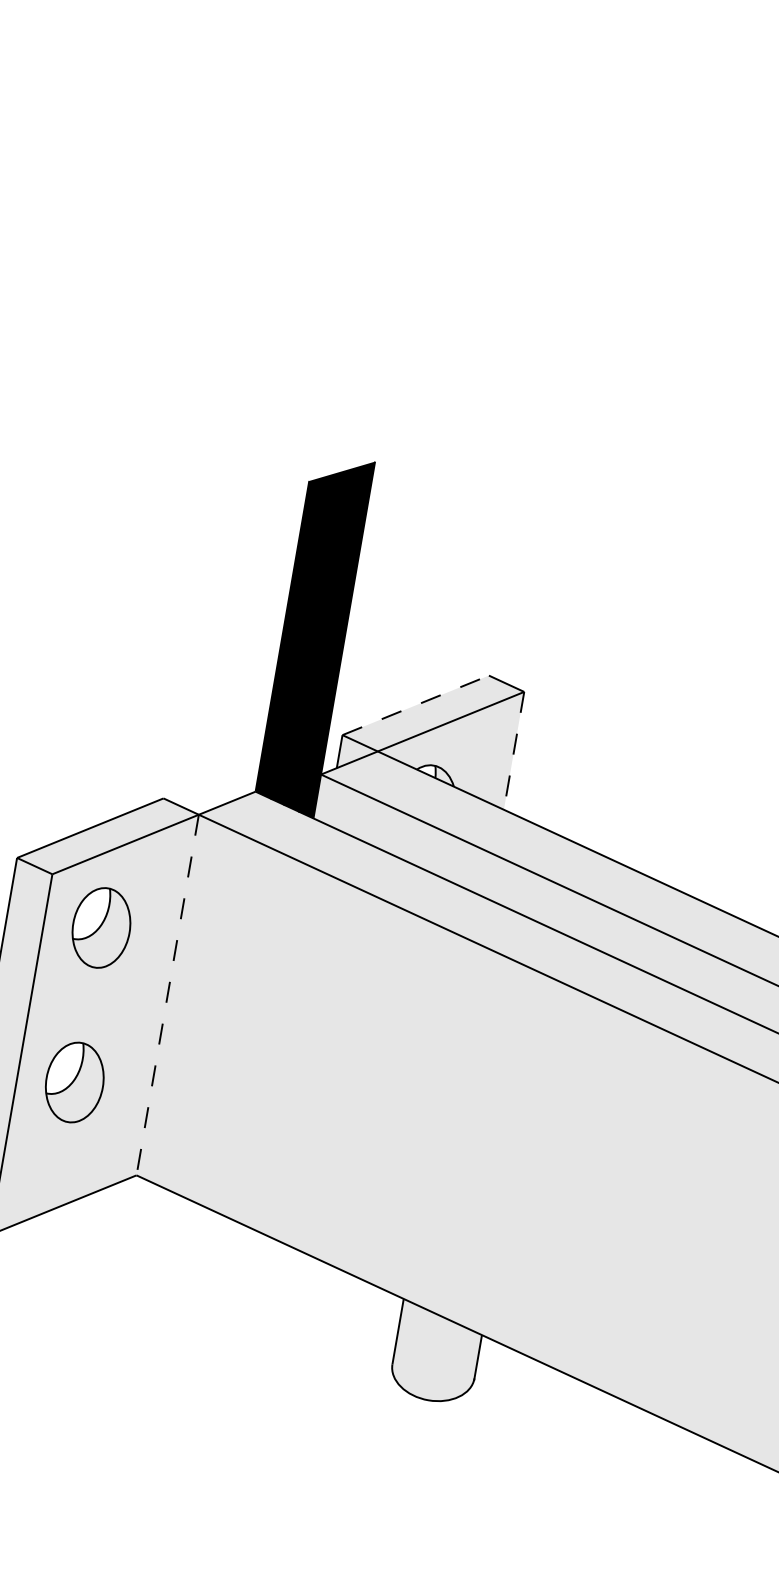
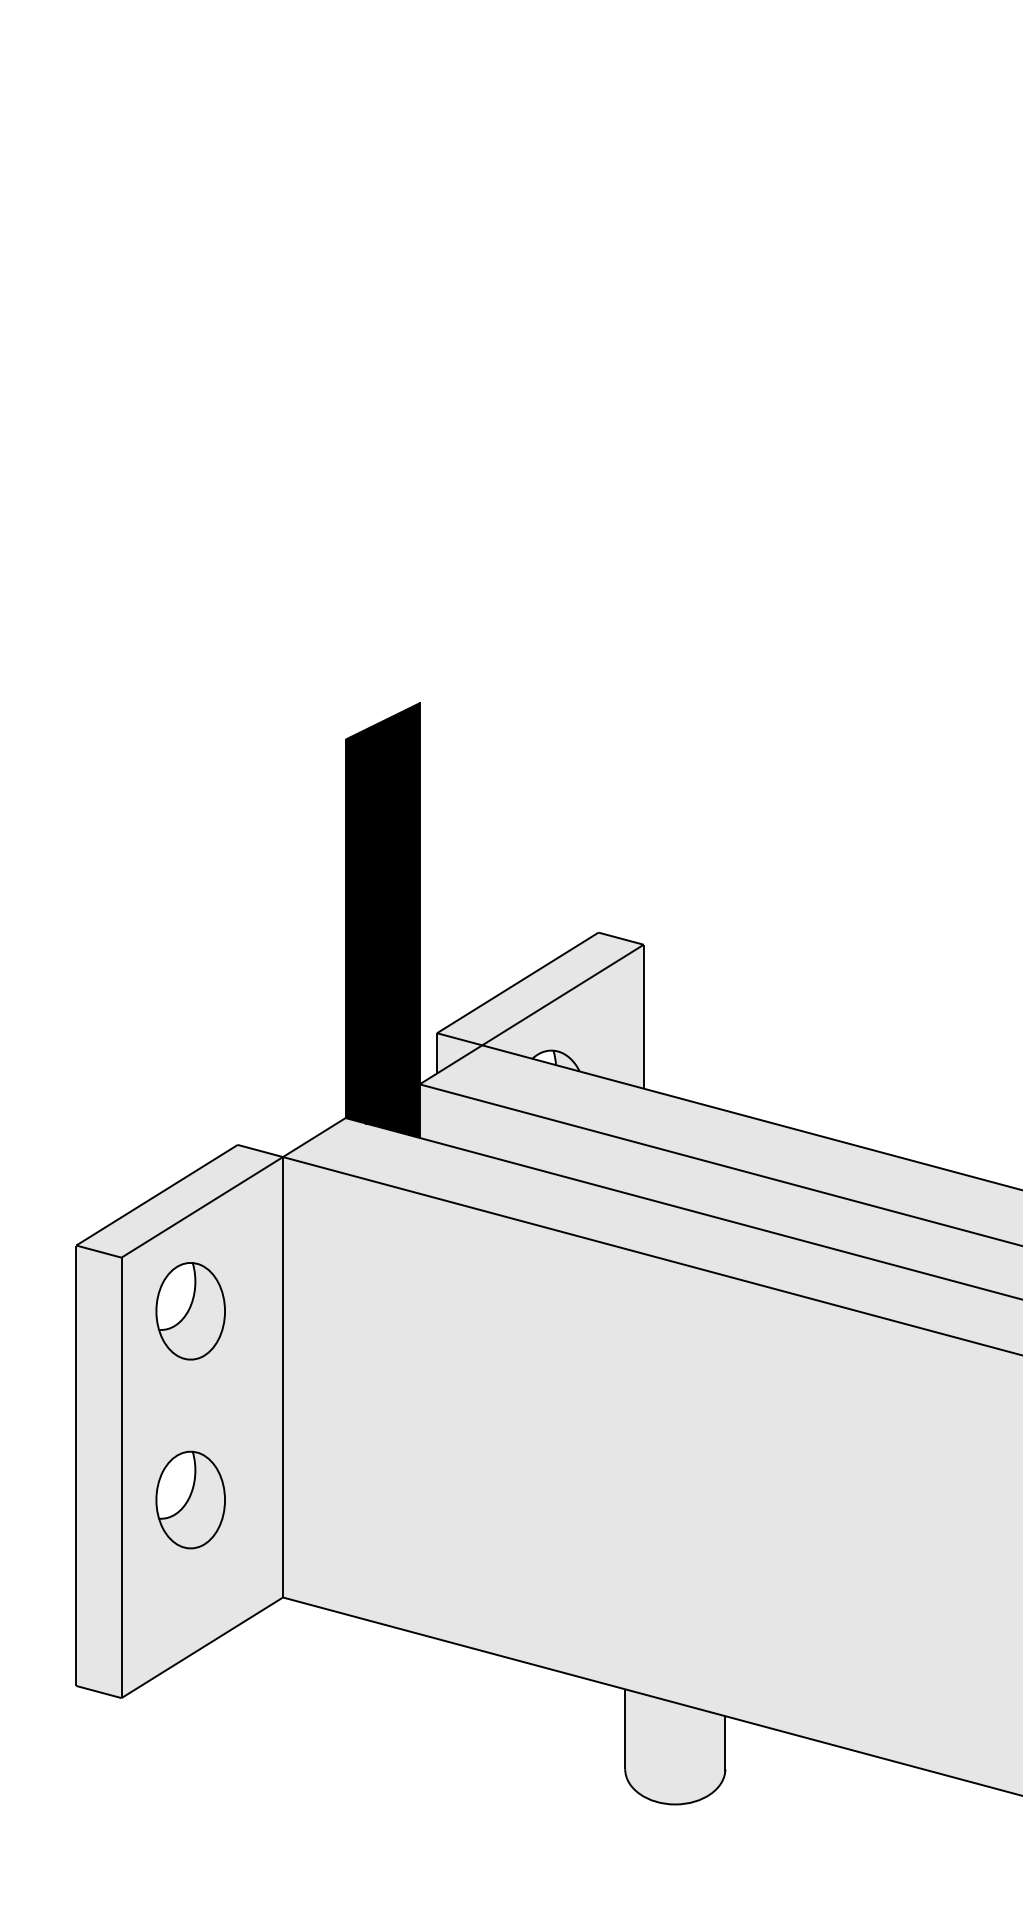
line: (416, 705) -> (518, 982), dashed -> solid
line: (513, 750) -> (643, 1016), dashed -> solid
line: (168, 995) -> (283, 1377), dashed -> solid

